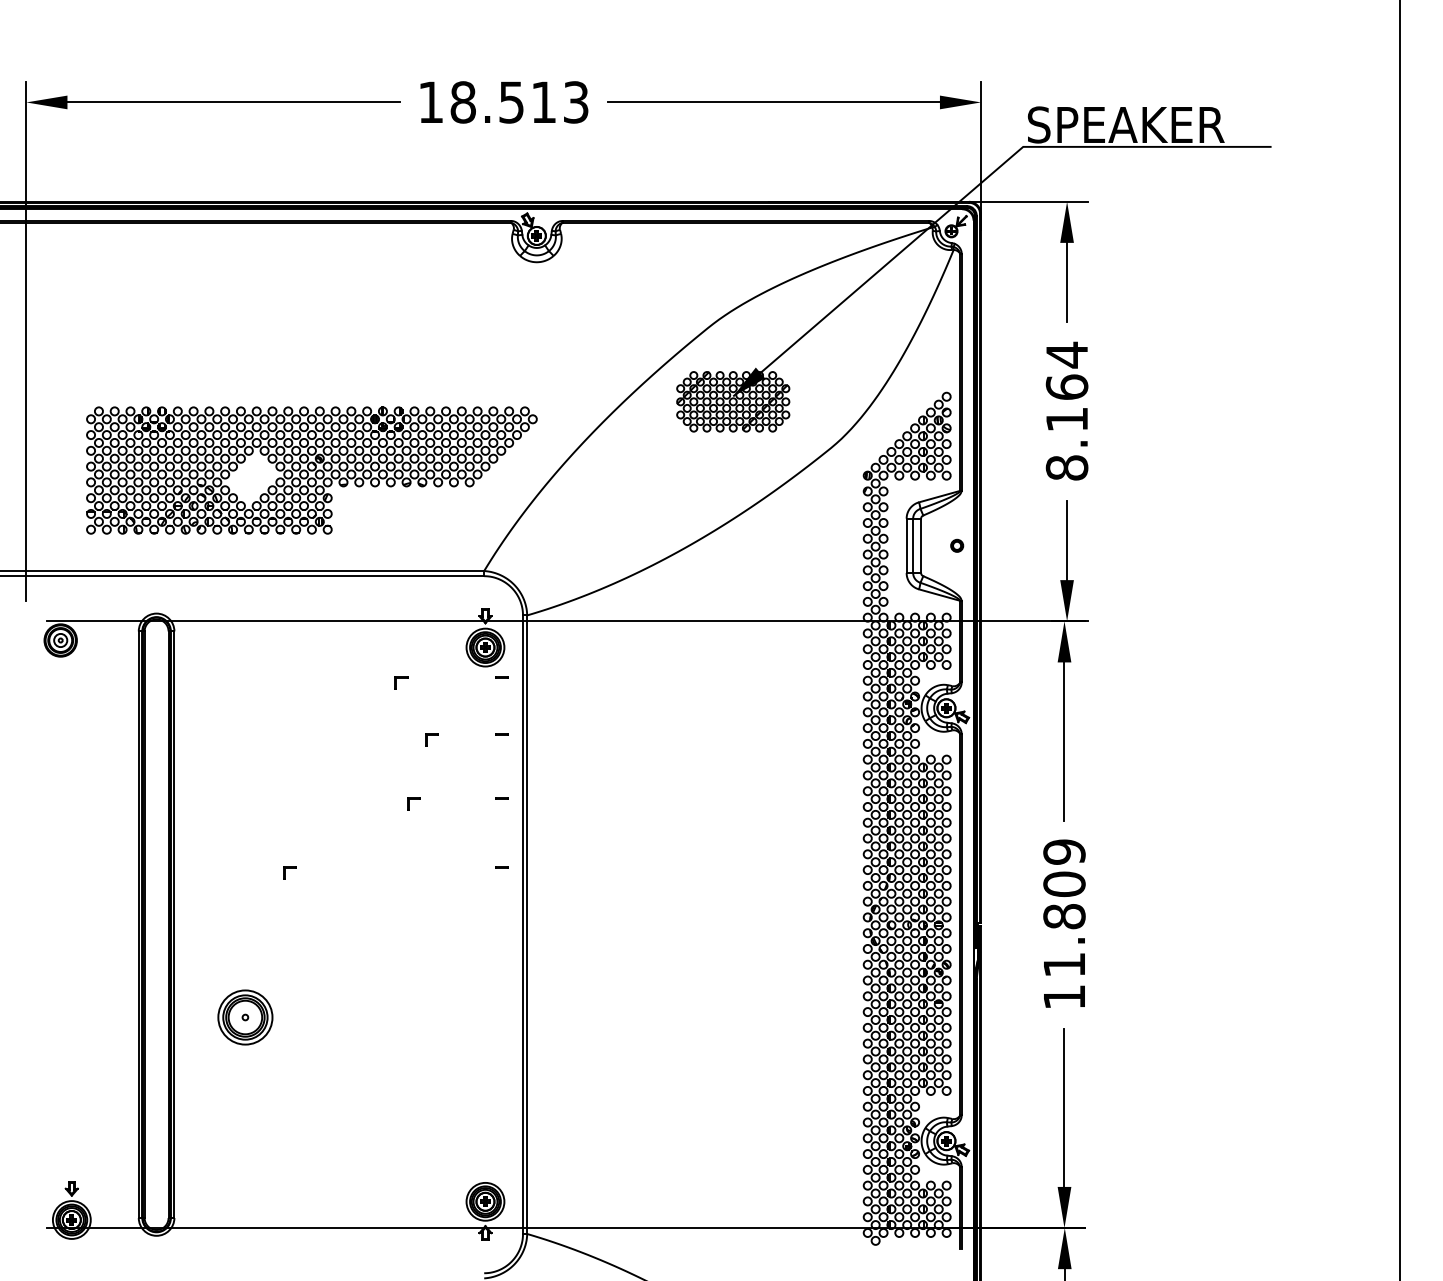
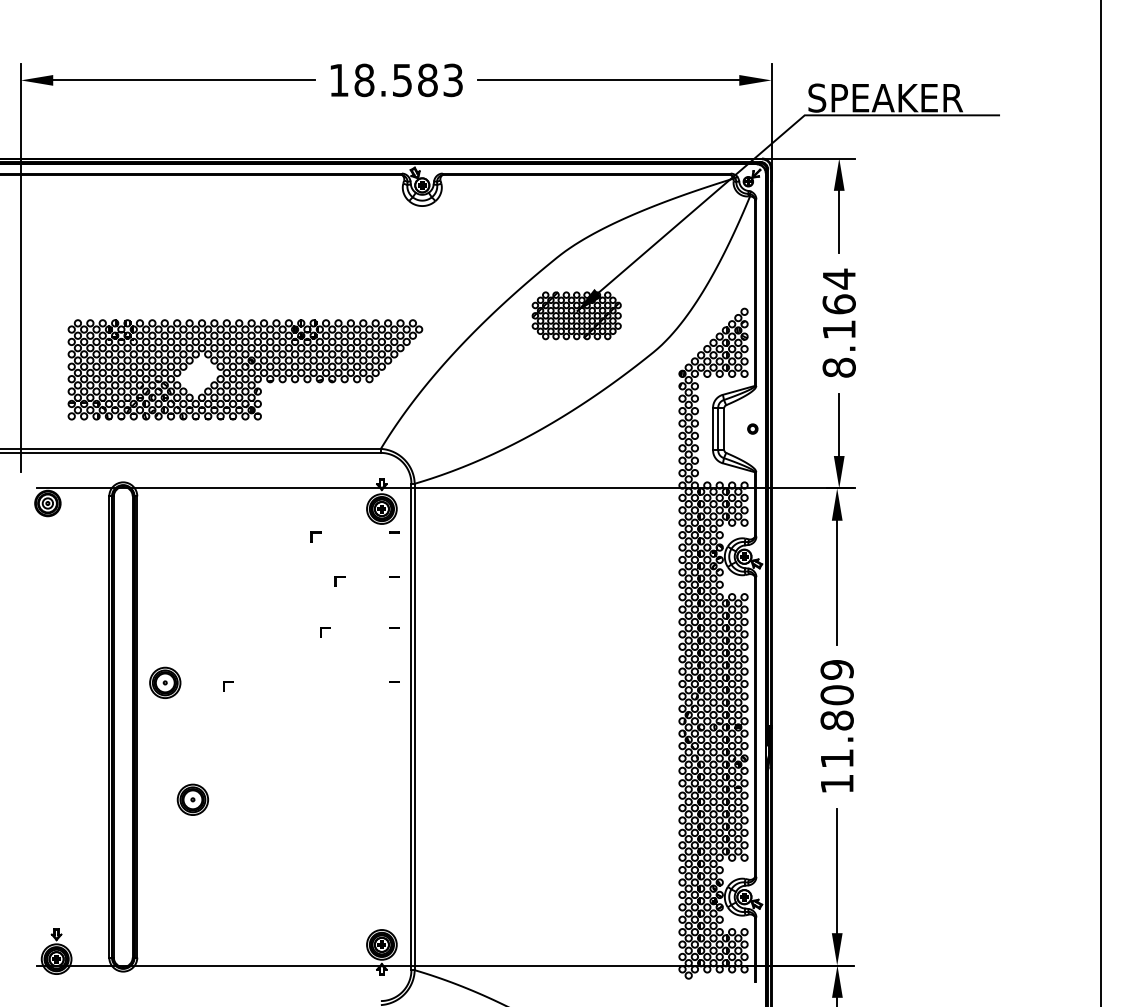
text: (543, 102) -> (427, 80), 18.513 -> 18.583
part: (210, 868) -> (165, 682), added
part: (244, 1016) -> (192, 799), size x0.71

